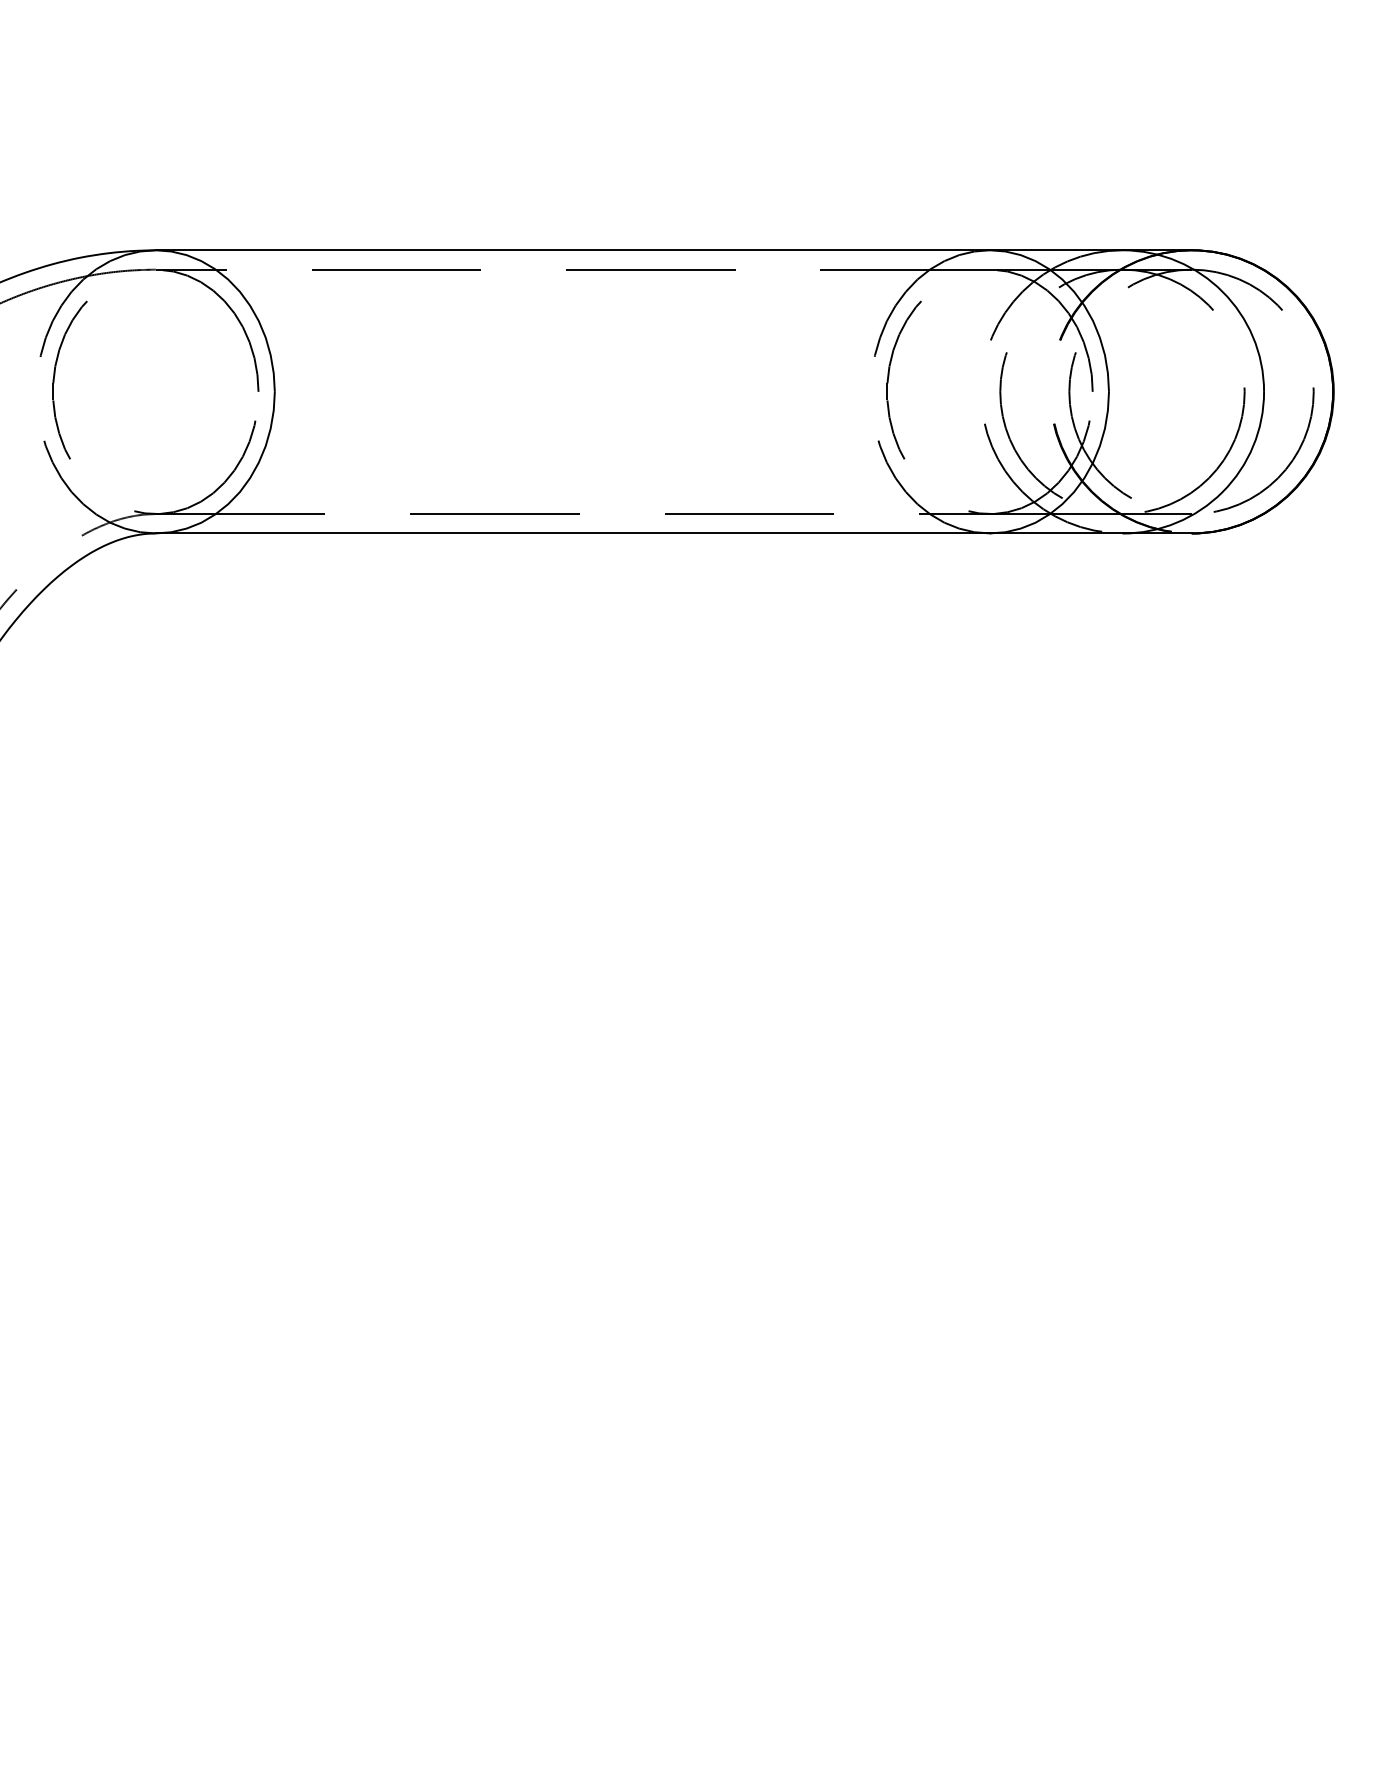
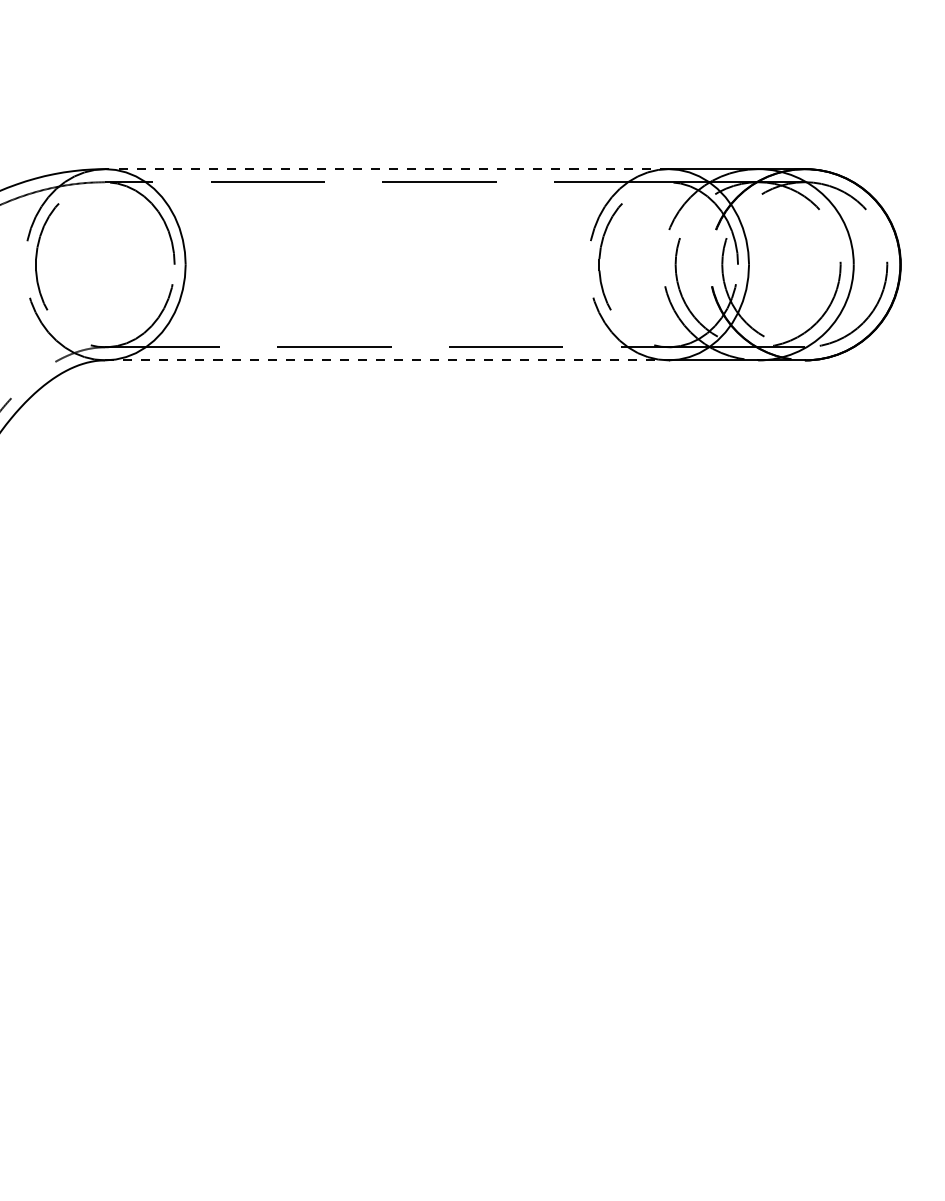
line: (572, 250) -> (386, 169), solid -> dashed
line: (572, 533) -> (386, 360), solid -> dashed

